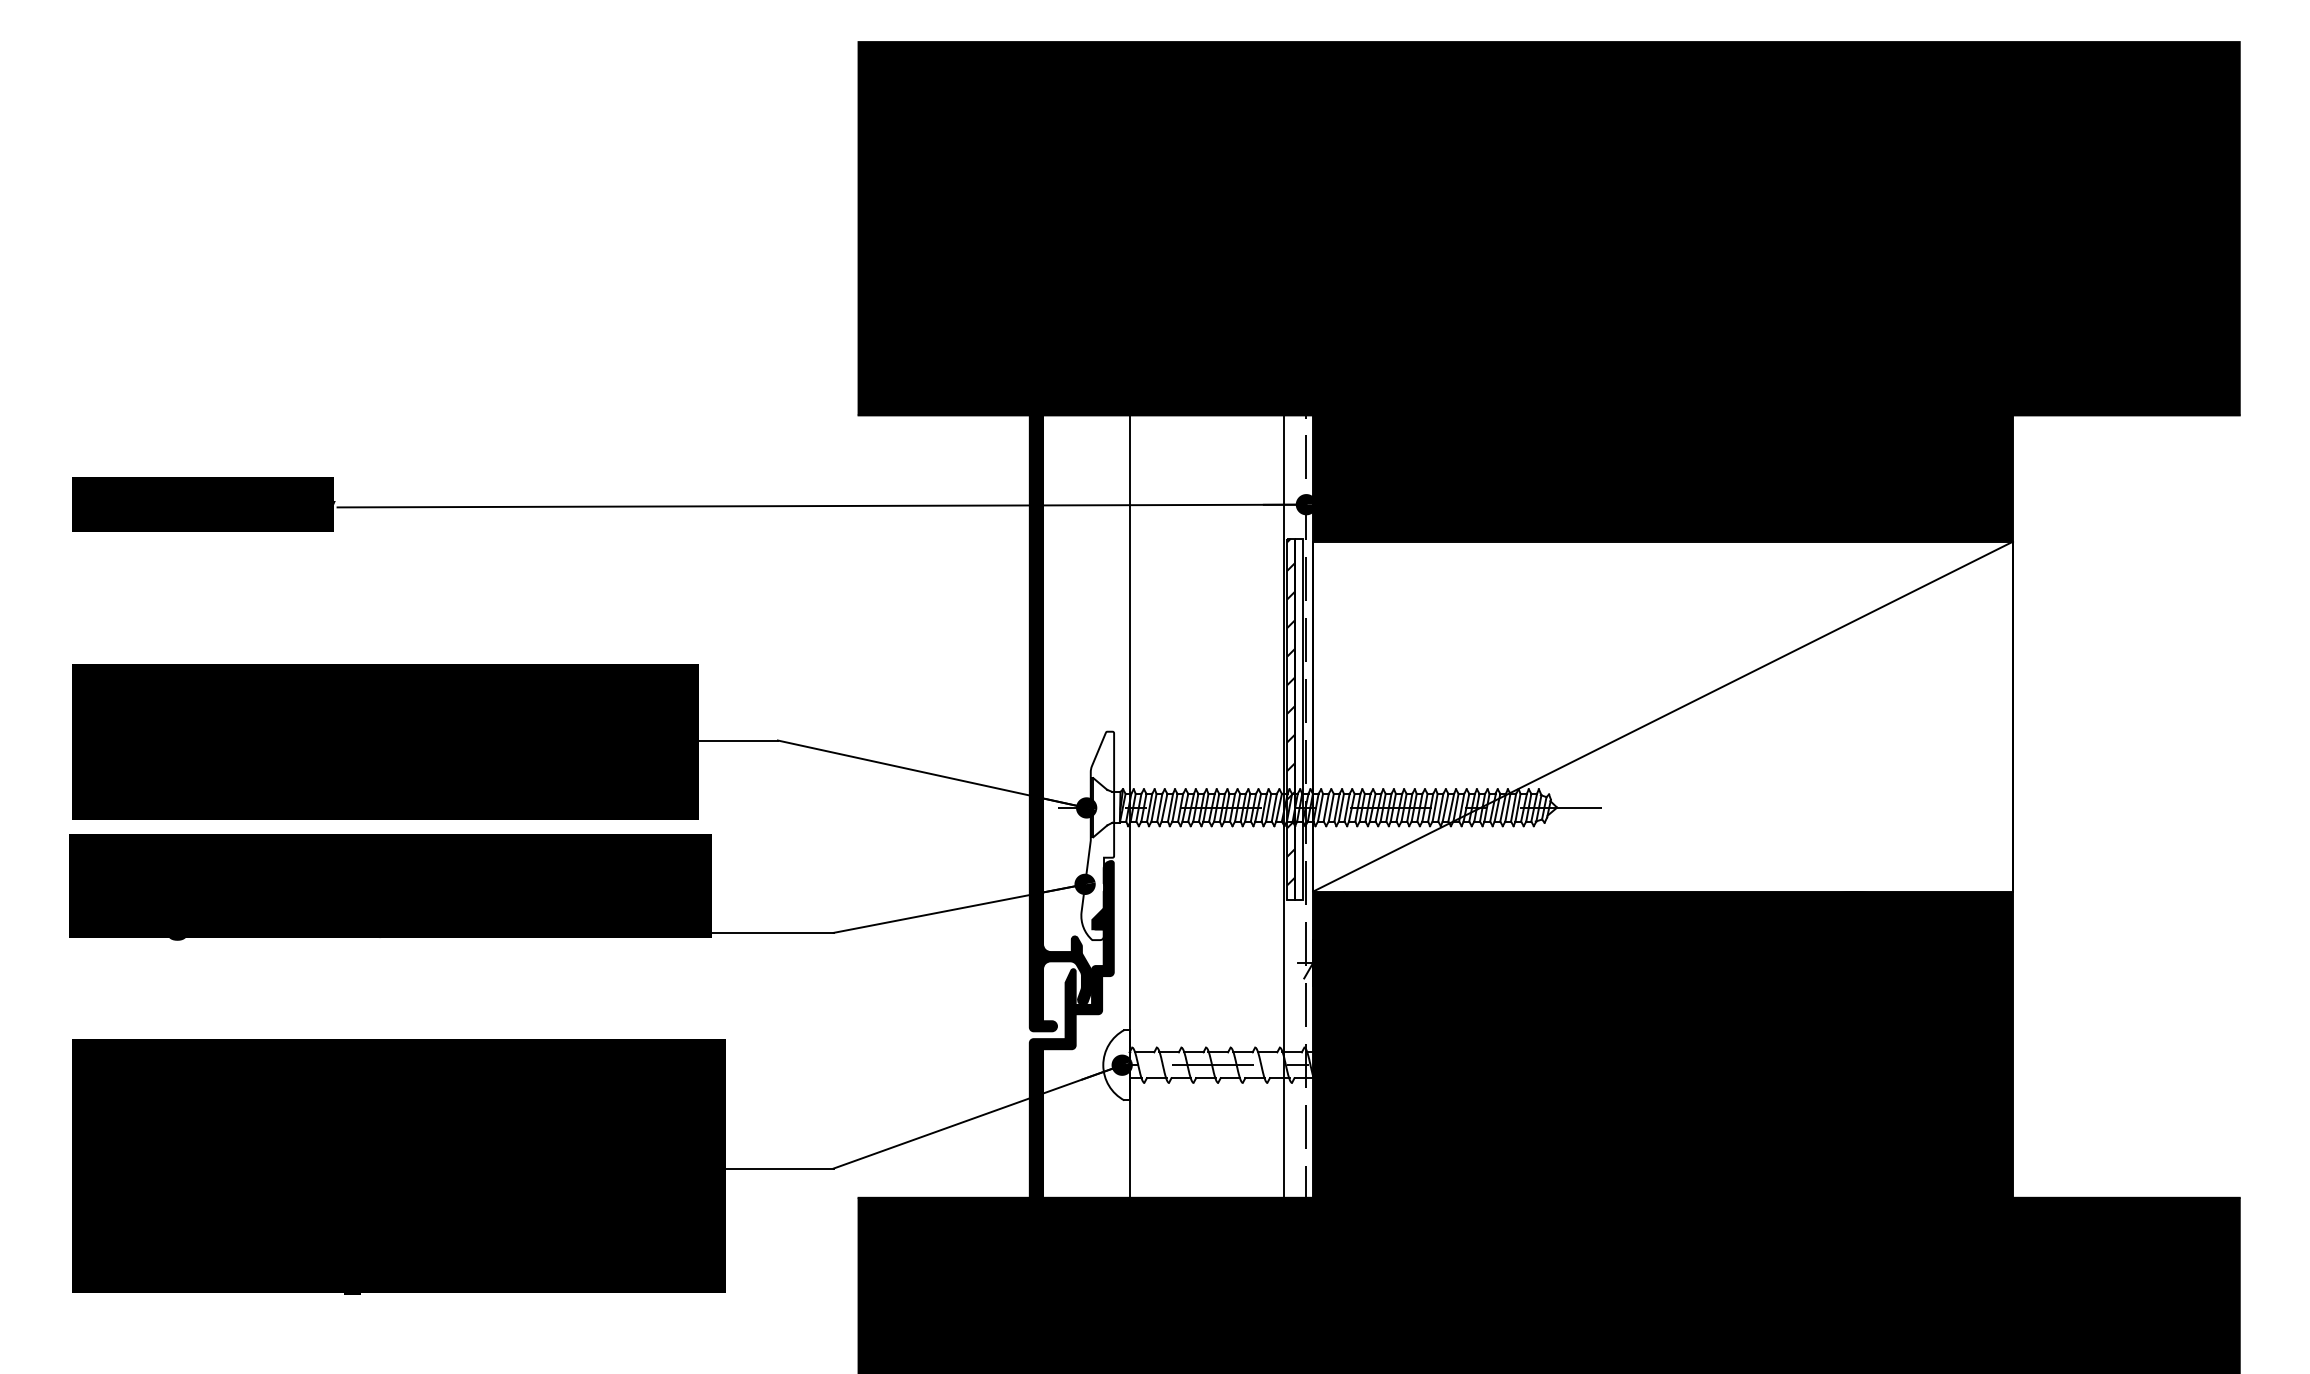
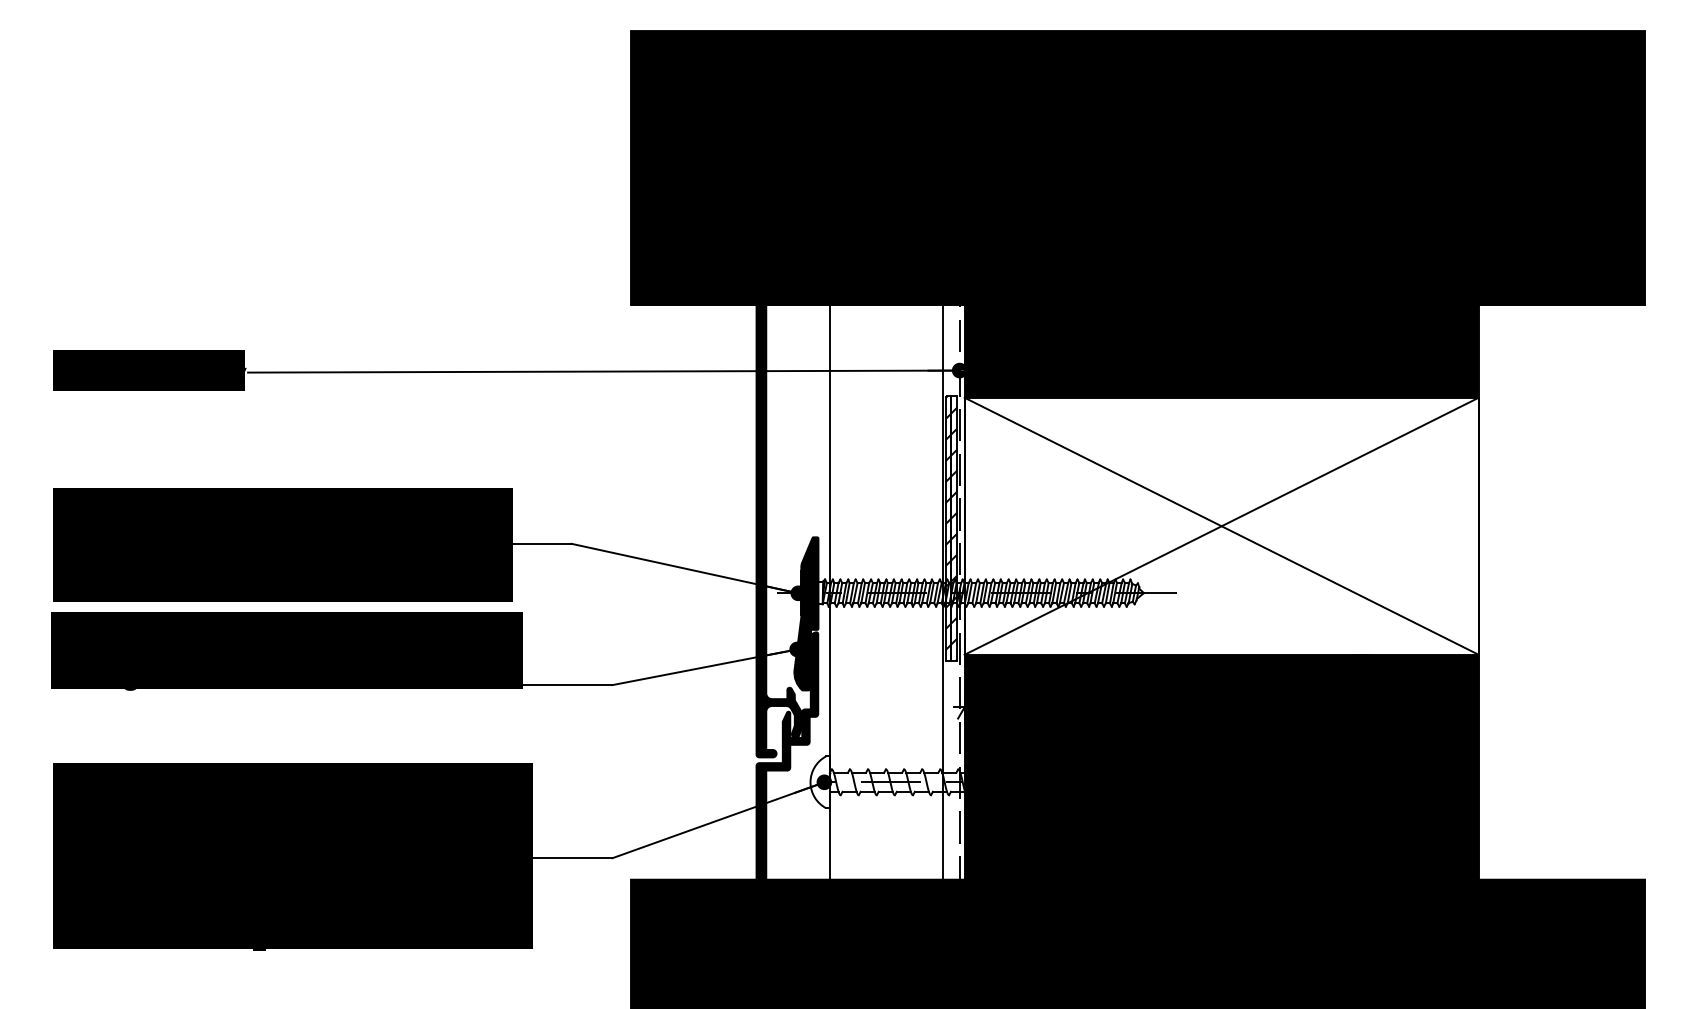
line: (1662, 716) -> (1221, 526), added
hatch: (1298, 727) -> (953, 534), added
fill: (1097, 835) -> (806, 613), added

